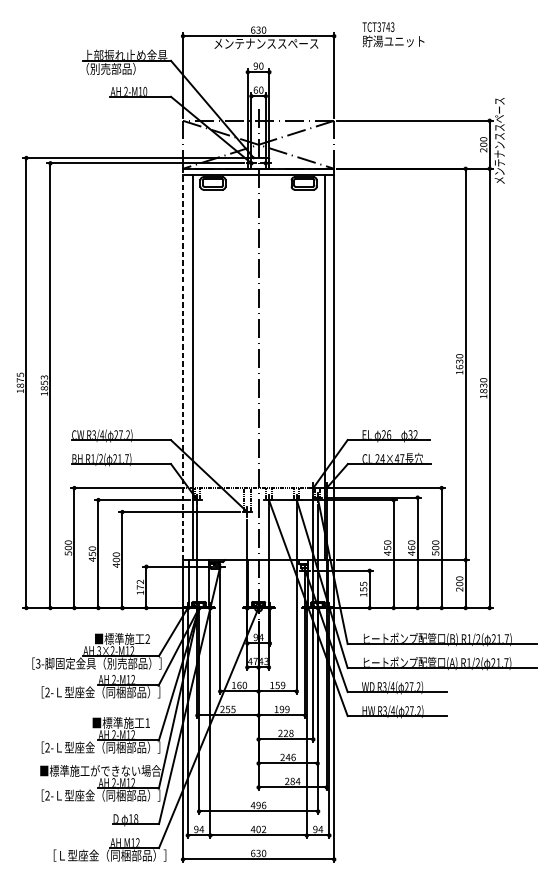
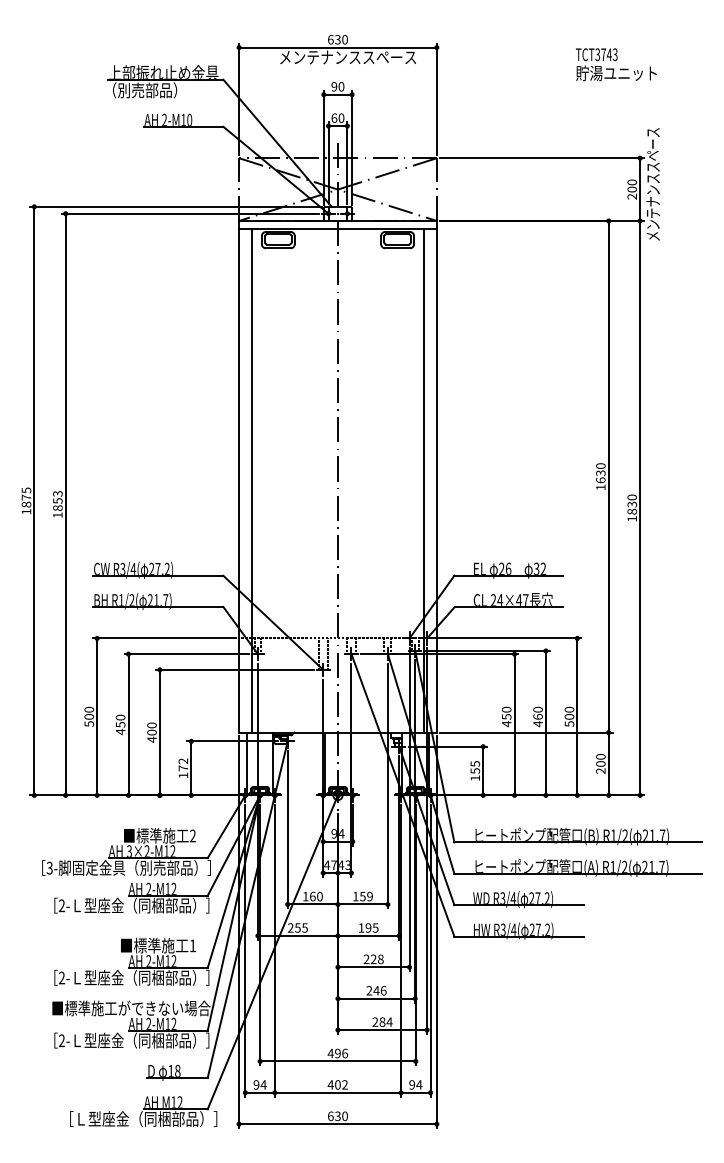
text: (393, 34) -> (616, 64), moved
line: (183, 364) -> (239, 476), dashed -> solid
text: (287, 709) -> (375, 927), 199 -> 195

